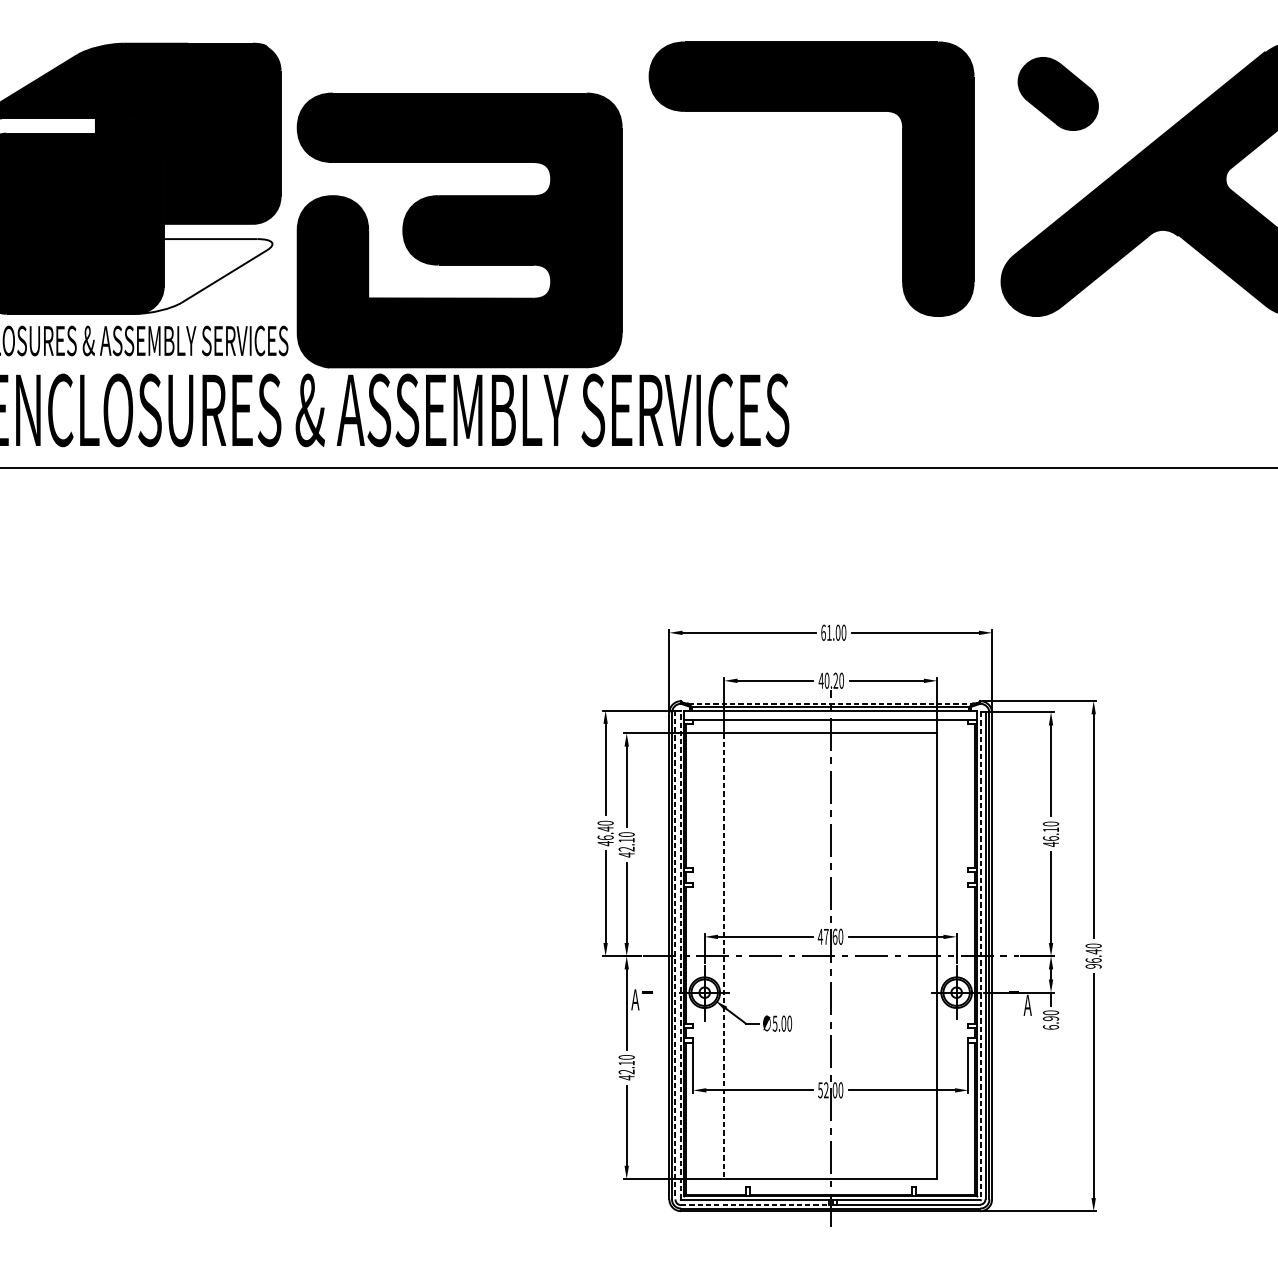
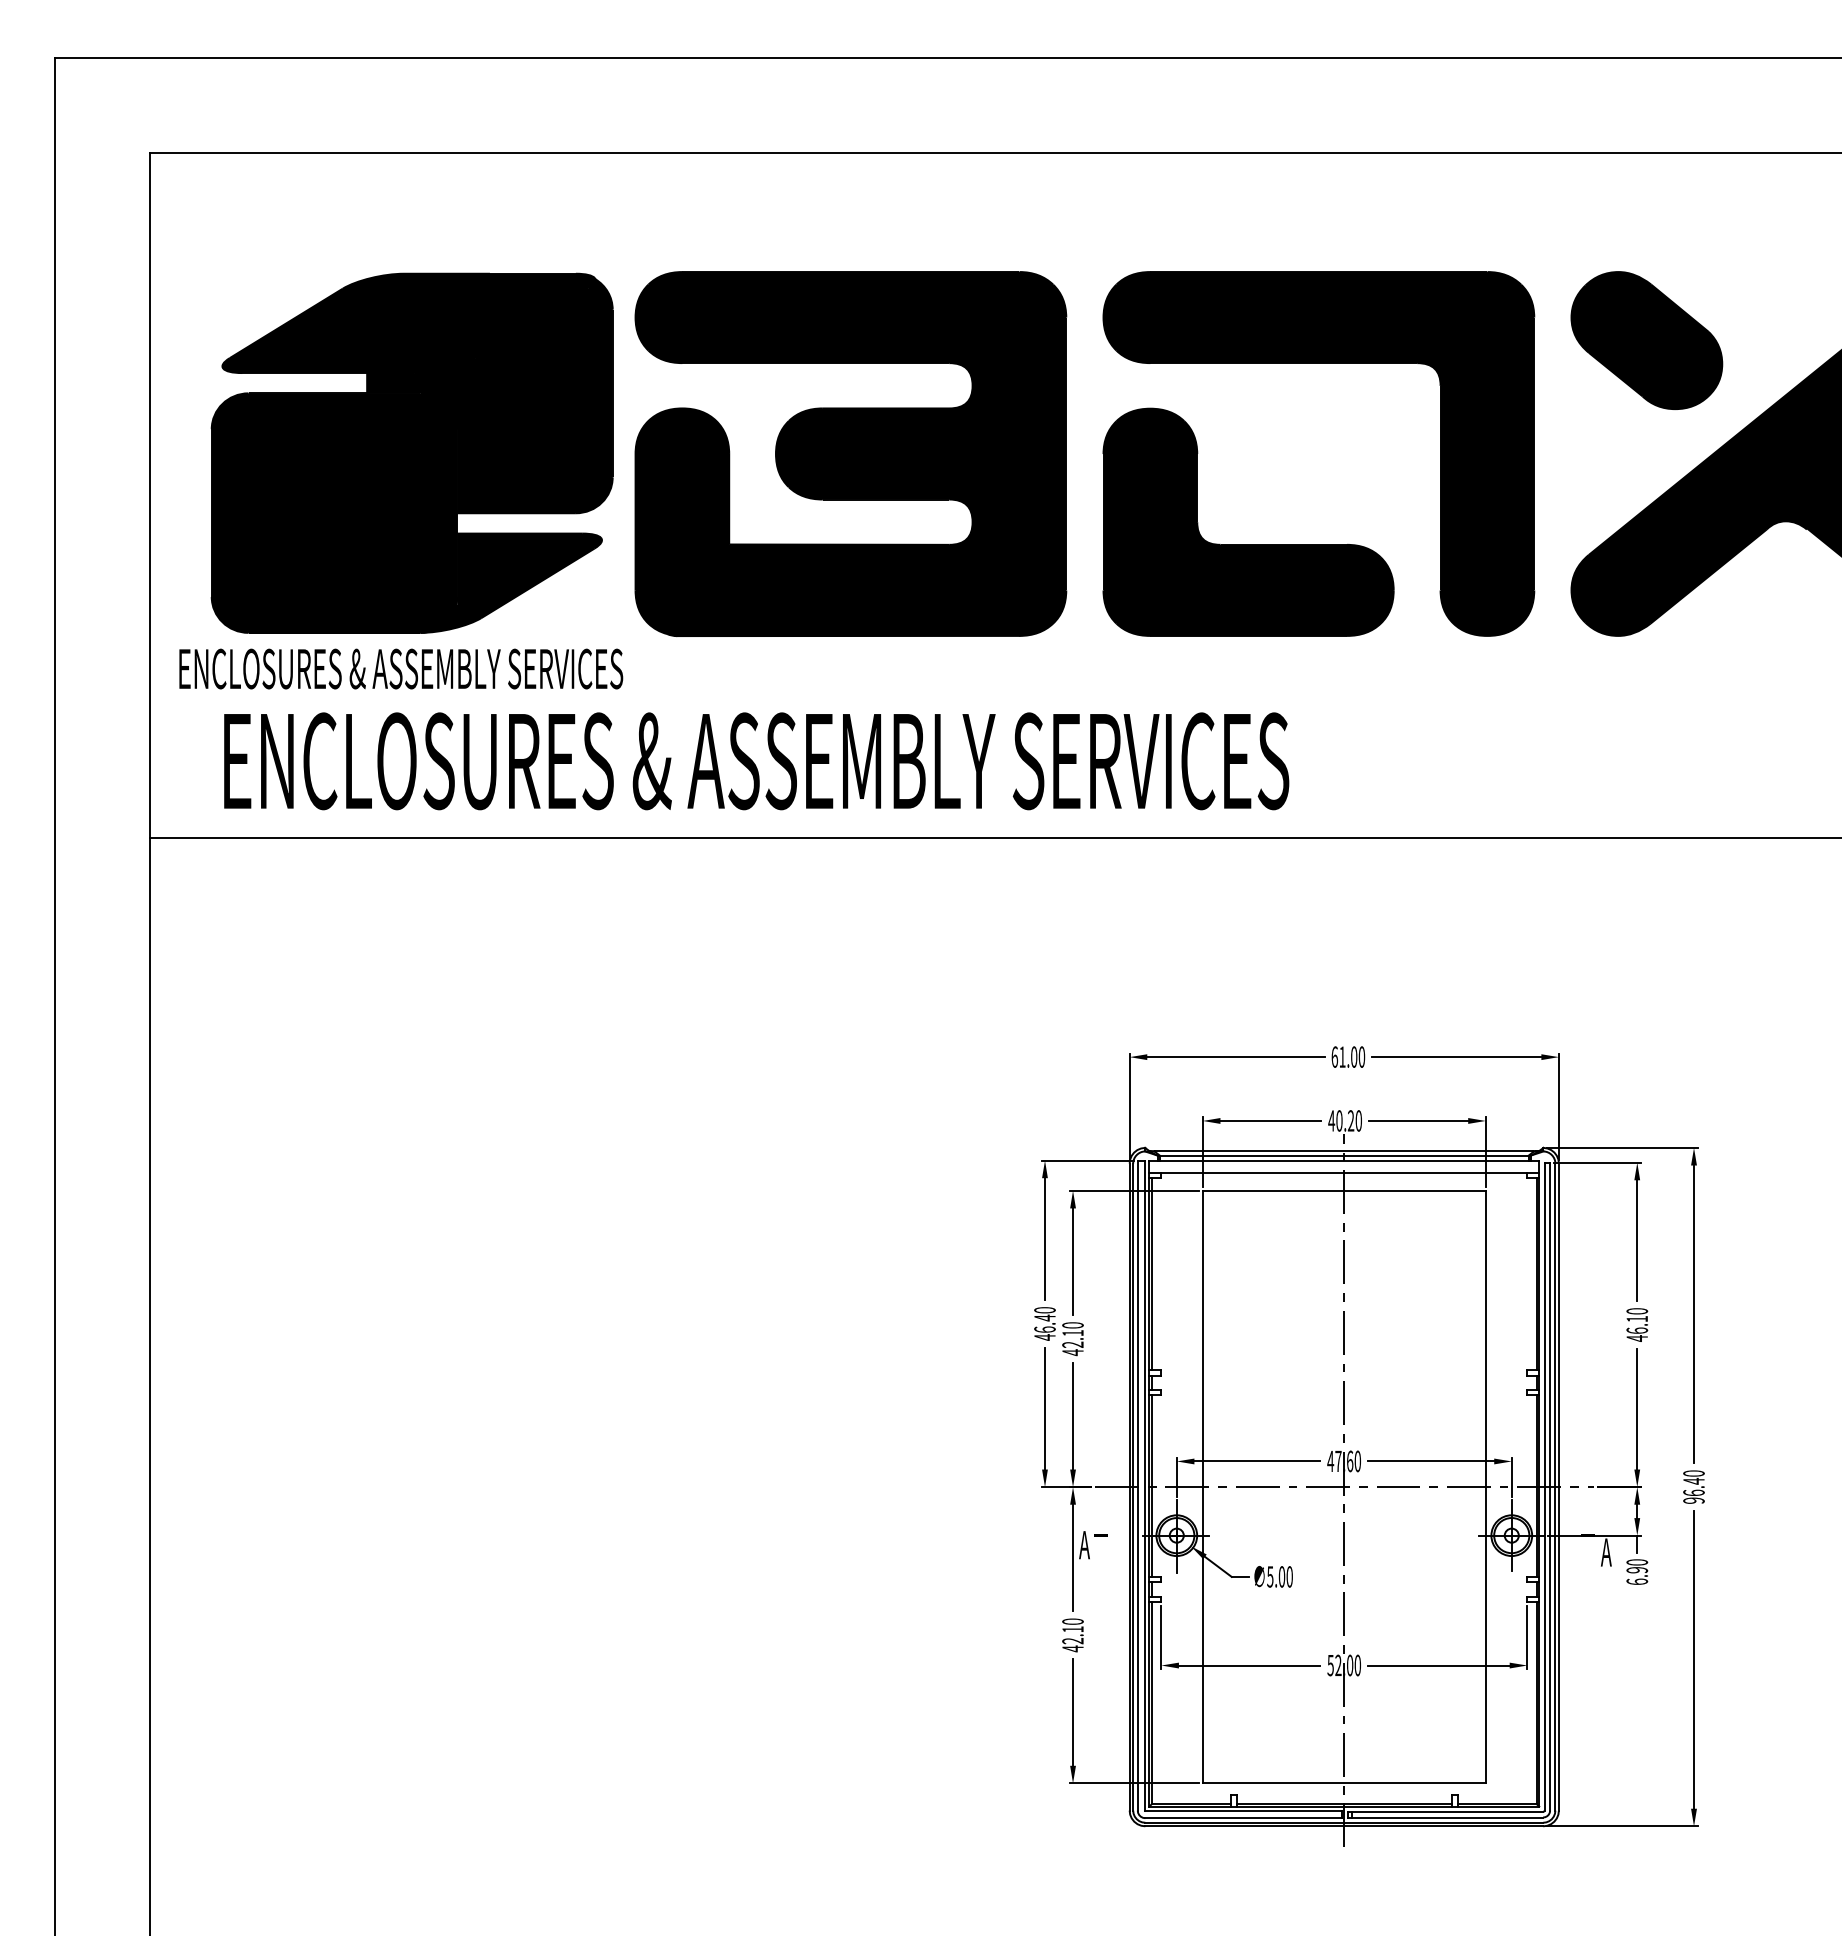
part: (1057, 93) -> (1646, 340), size x1.43
part: (459, 230) -> (850, 454), moved
part: (758, 247) -> (1248, 544), added
fill: (204, 275) -> (511, 582), added
line: (830, 703) -> (1344, 1151), dashed -> solid
line: (680, 954) -> (1144, 1485), dashed -> solid
line: (675, 955) -> (1137, 1486), dashed -> solid
line: (981, 955) -> (1544, 1486), dashed -> solid
line: (724, 956) -> (1202, 1487), dashed -> solid
line: (755, 1205) -> (1244, 1818), dashed -> solid

